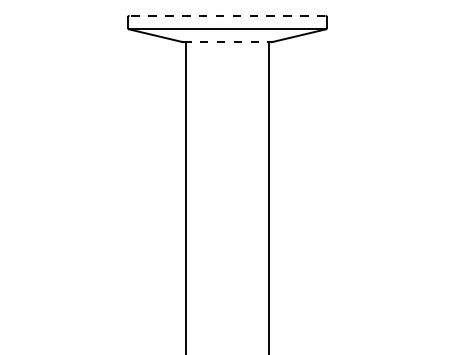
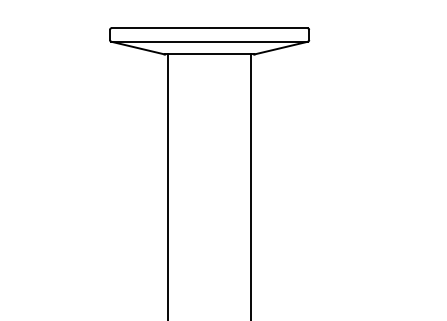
line: (227, 15) -> (209, 27), dashed -> solid
line: (227, 42) -> (209, 54), dashed -> solid

